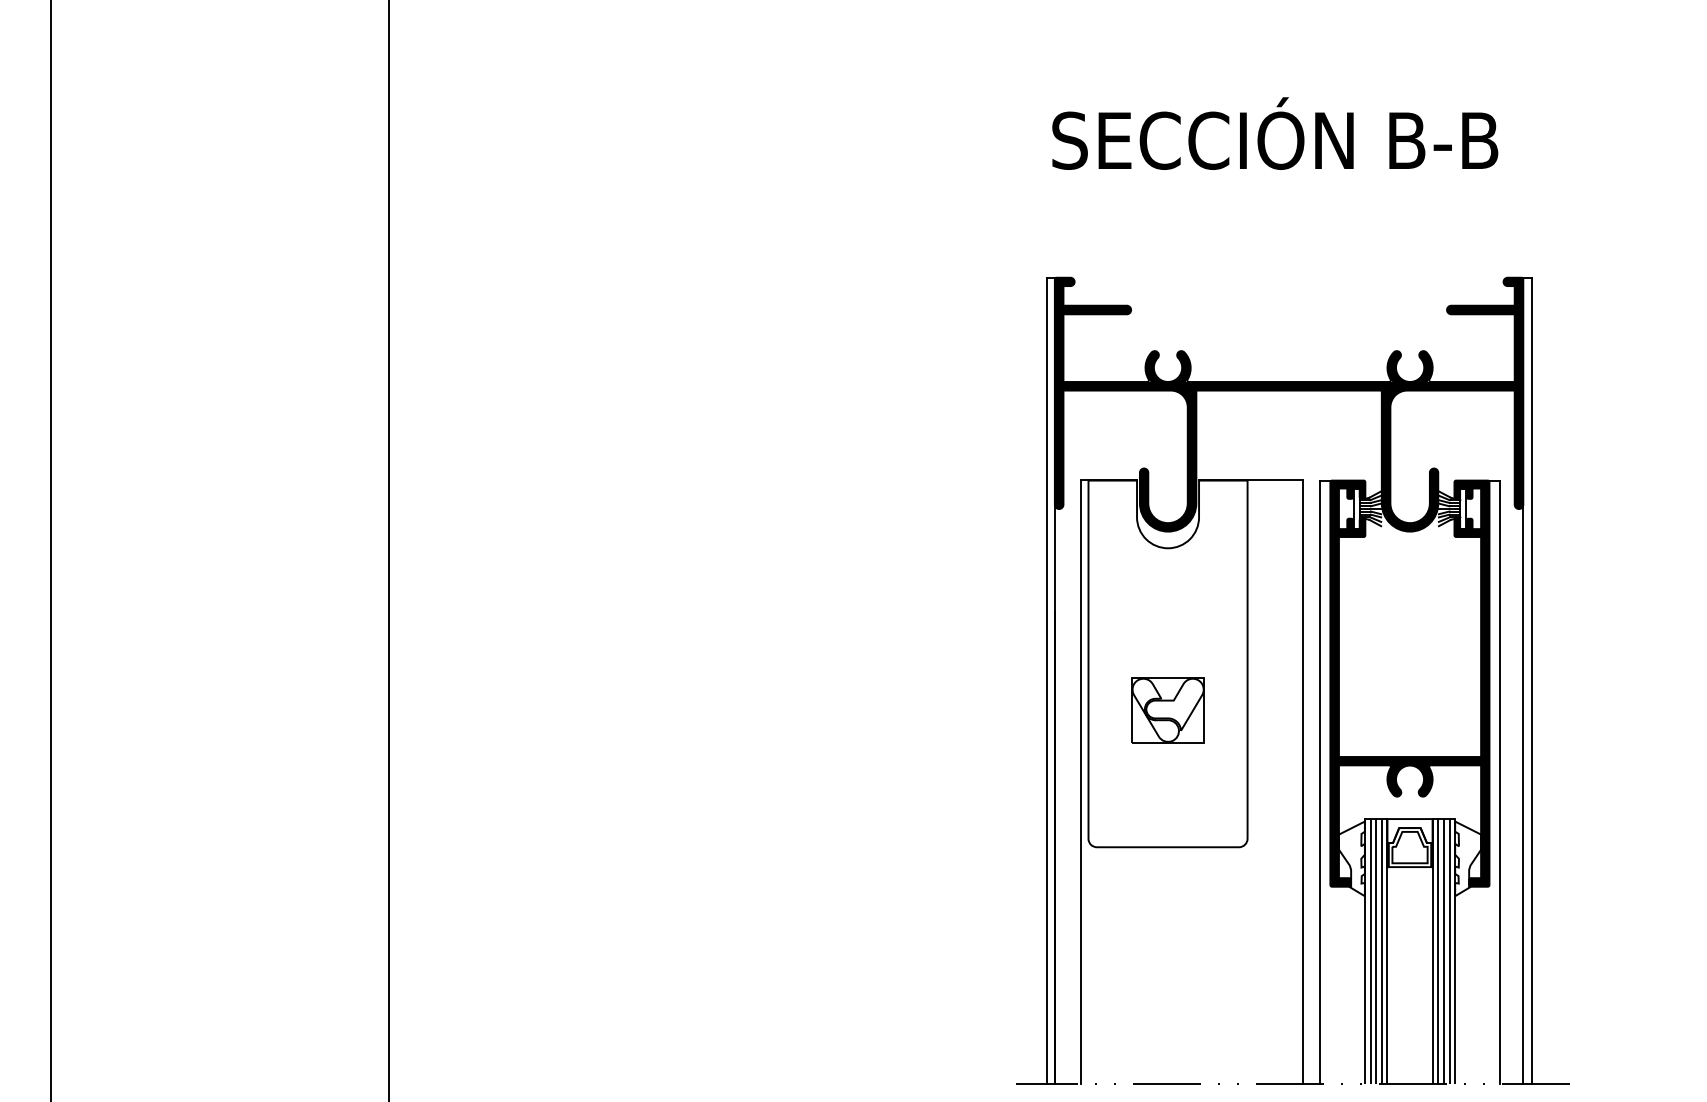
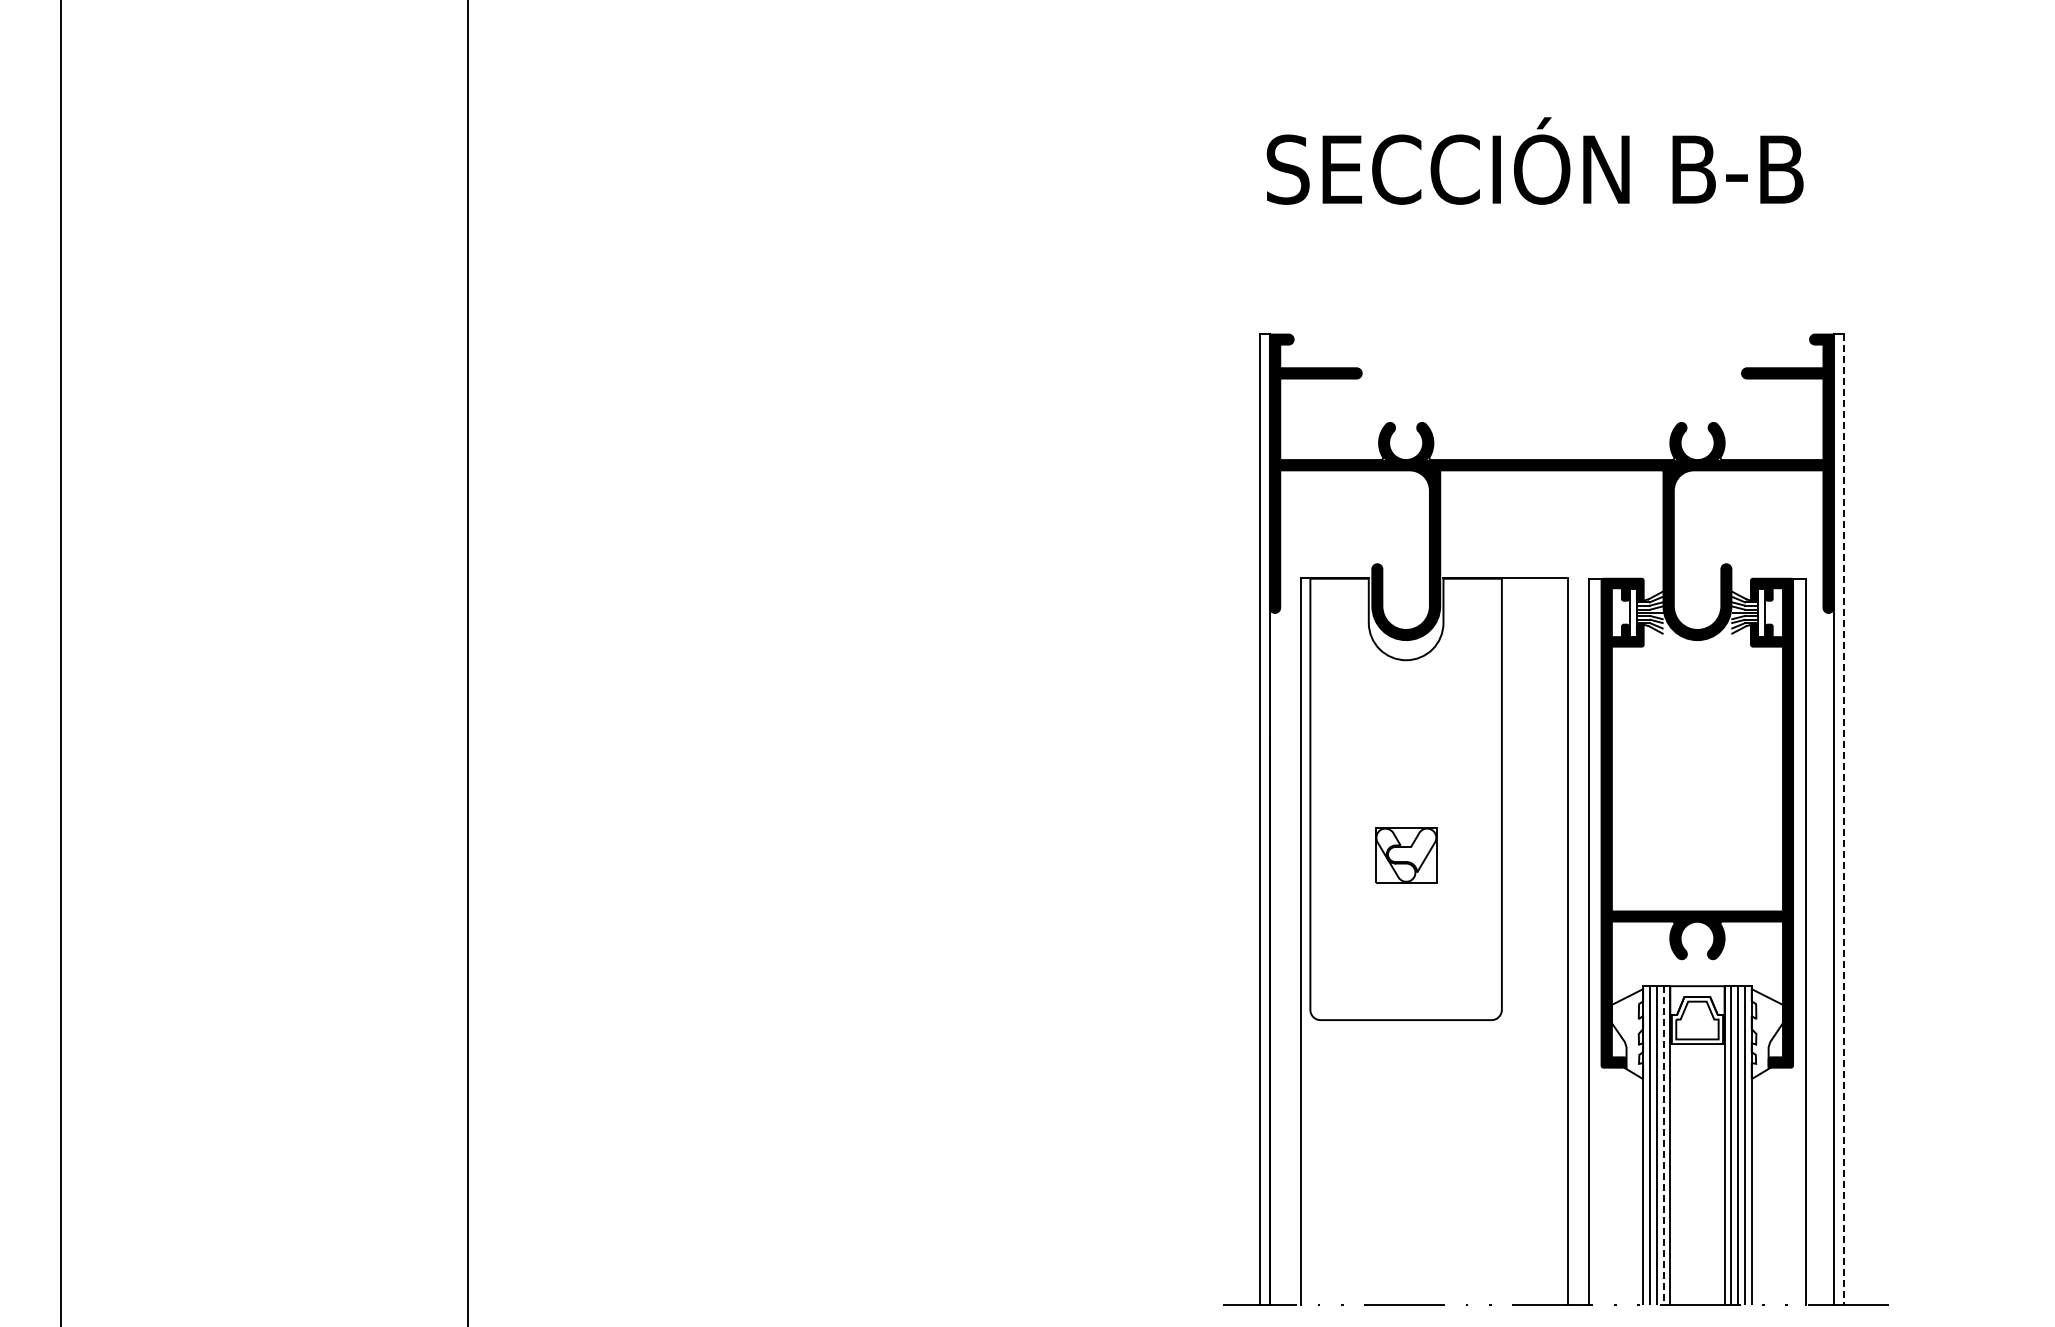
line: (1531, 681) -> (1843, 820), solid -> dashed
part: (1168, 709) -> (1406, 854), size x0.7
line: (1381, 952) -> (1663, 1146), solid -> dashed

